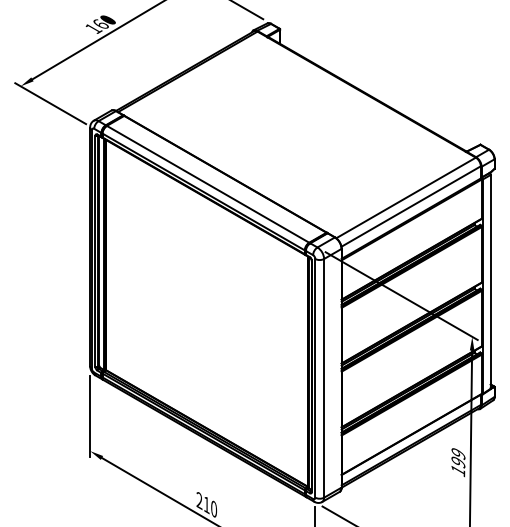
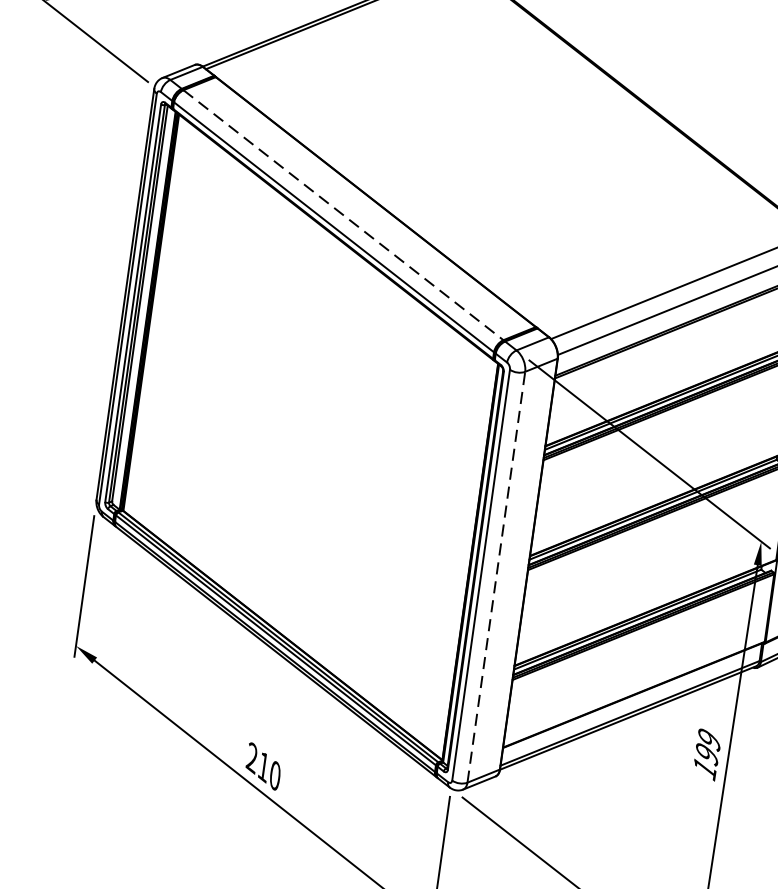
line: (208, 184) -> (344, 215), solid -> dashed
line: (324, 377) -> (497, 575), solid -> dashed

